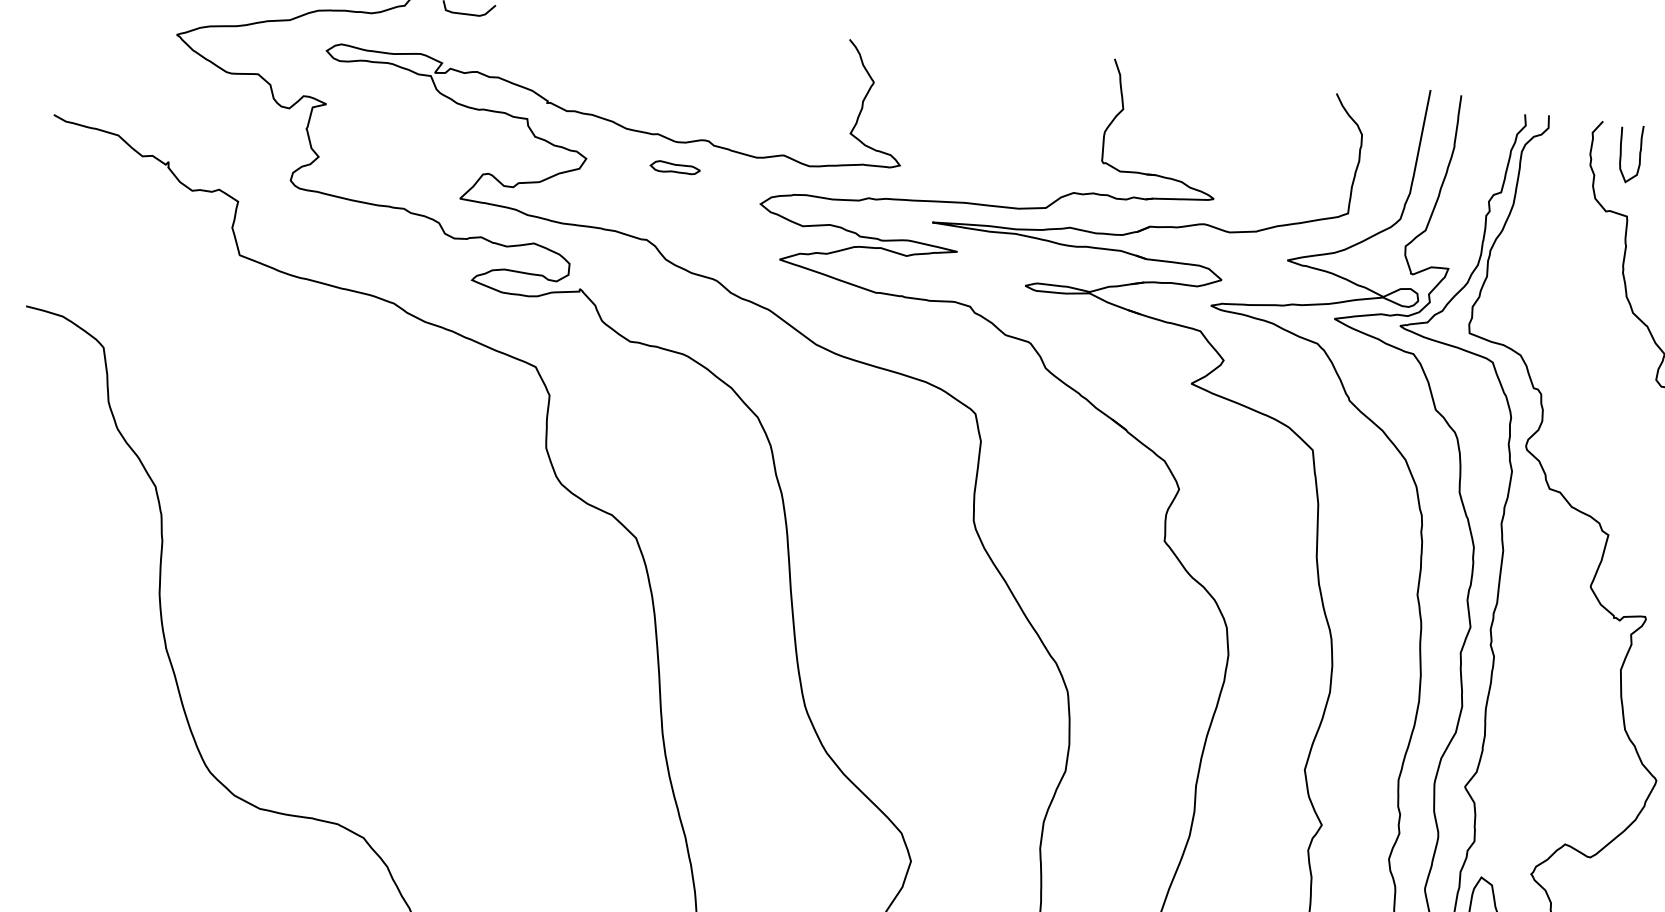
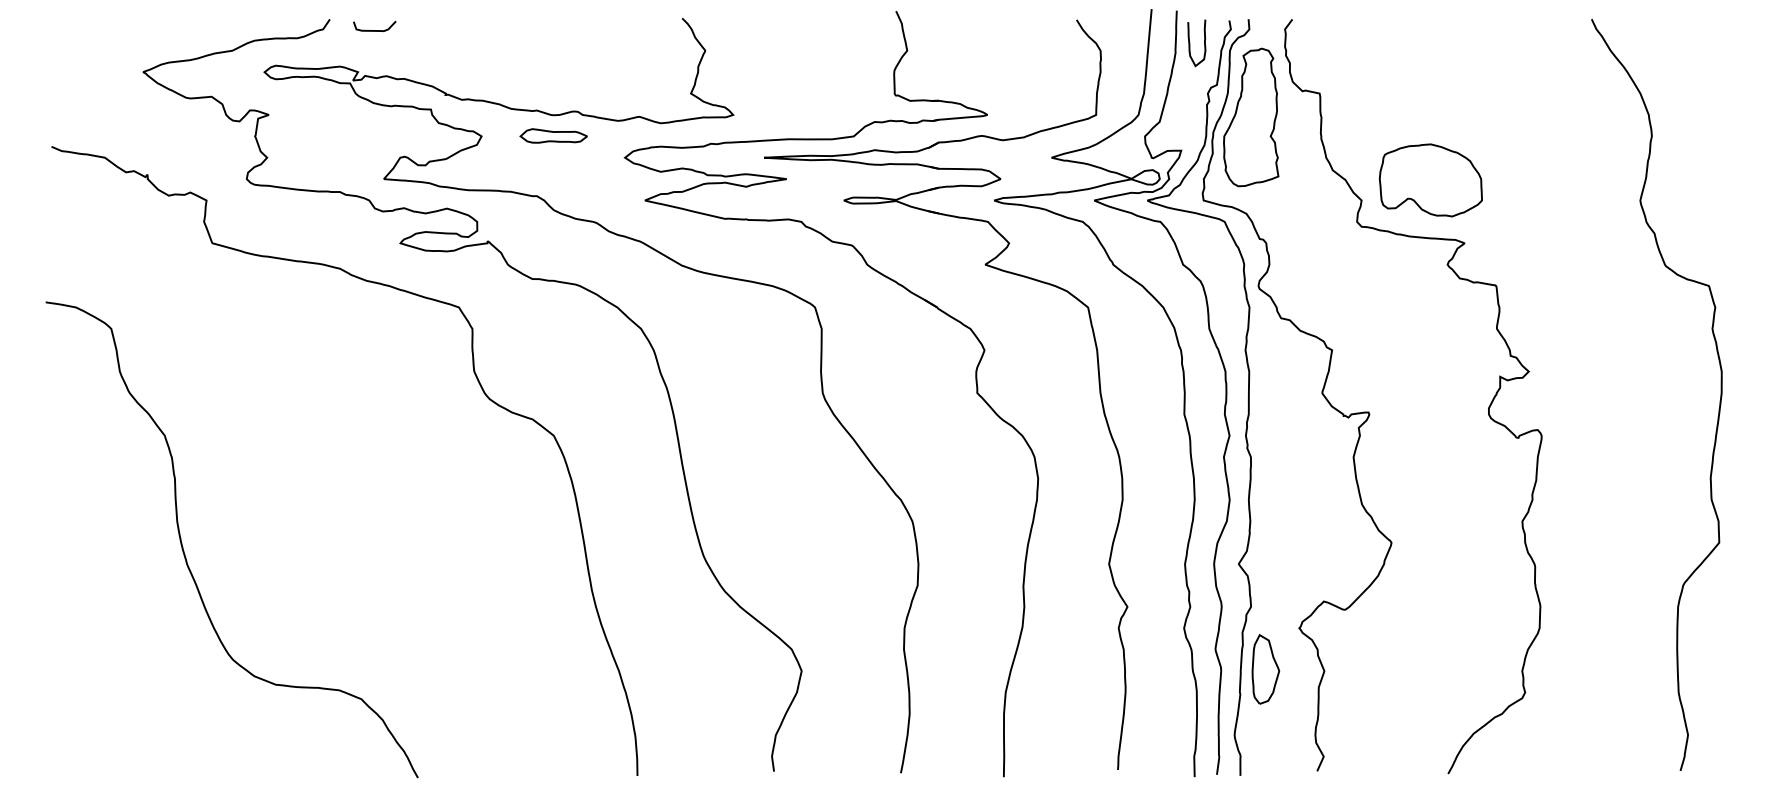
curve: (1622, 153) -> (1190, 43), moved
part: (675, 167) -> (553, 135), size x1.67
part: (1539, 237) -> (1251, 117), added

